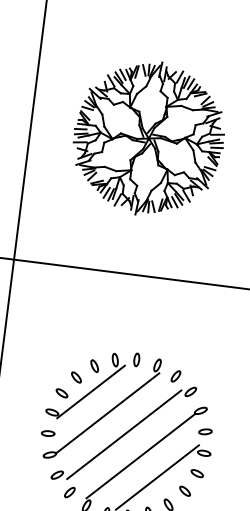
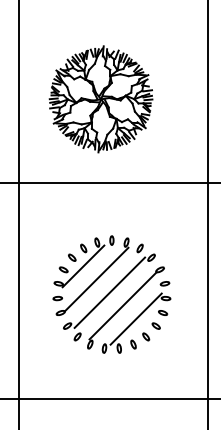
part: (148, 138) -> (100, 99), moved

